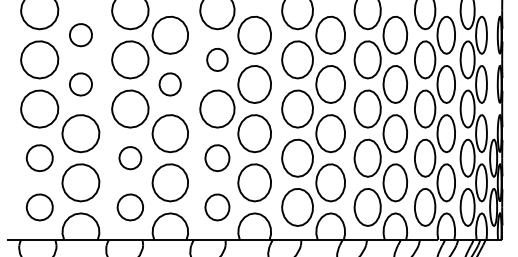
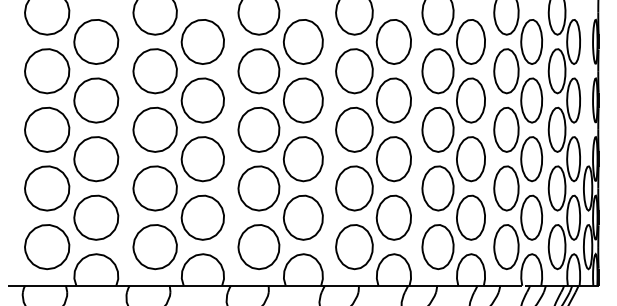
part: (80, 34) -> (95, 40), size x1.67
part: (217, 59) -> (259, 70), size x1.67
part: (80, 84) -> (95, 100), size x1.67
part: (169, 84) -> (201, 100), size x1.67
part: (39, 157) -> (46, 187), size x1.43
part: (130, 157) -> (155, 187), size x1.67
part: (217, 157) -> (259, 187), size x1.43
part: (39, 207) -> (46, 247), size x1.43
part: (130, 207) -> (155, 247), size x1.43
part: (217, 207) -> (259, 247), size x1.43

